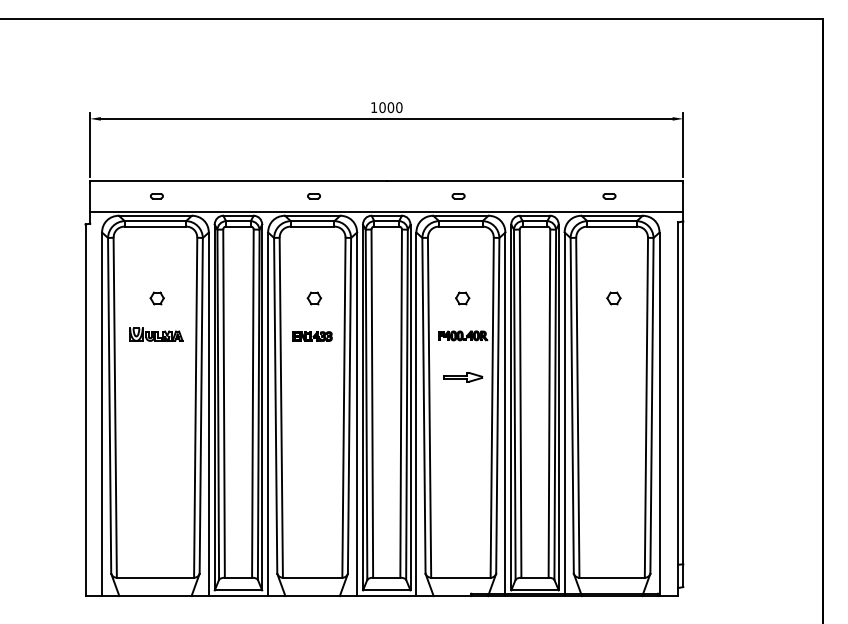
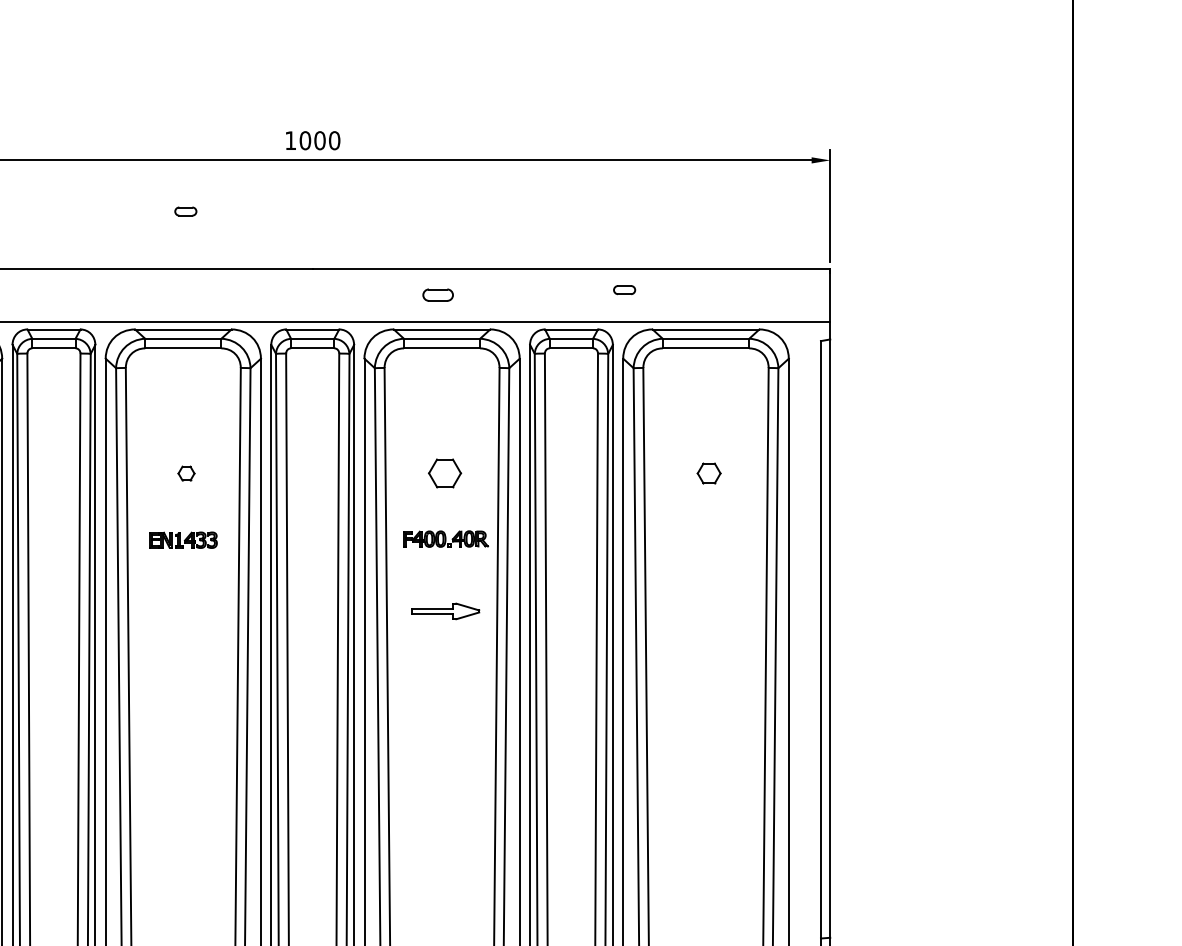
part: (313, 196) -> (184, 212), moved
part: (458, 196) -> (437, 295), size x1.4
part: (609, 196) -> (624, 290), moved
part: (314, 298) -> (186, 473), size x0.7
part: (462, 298) -> (444, 473), size x1.4

